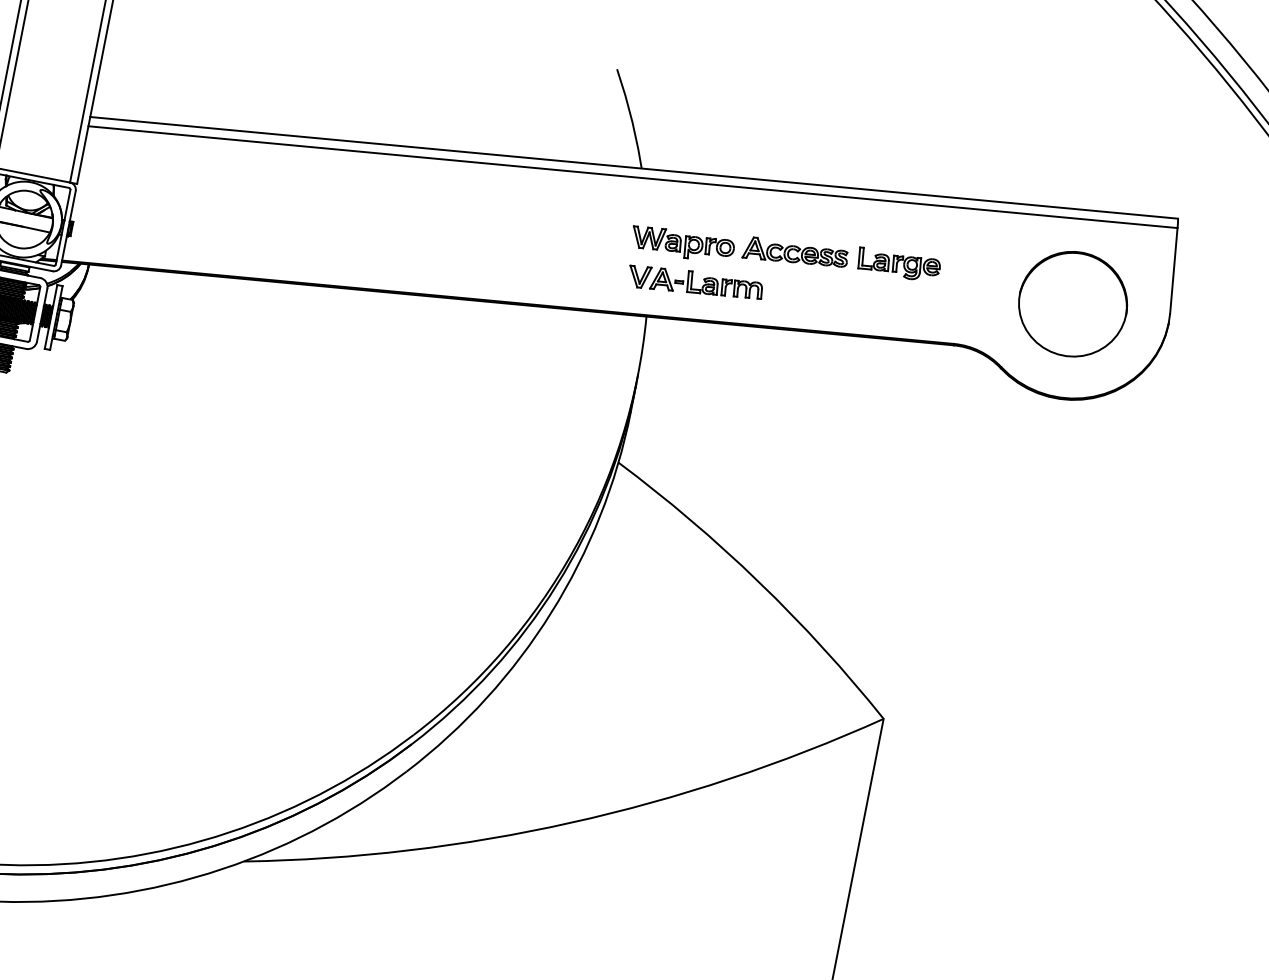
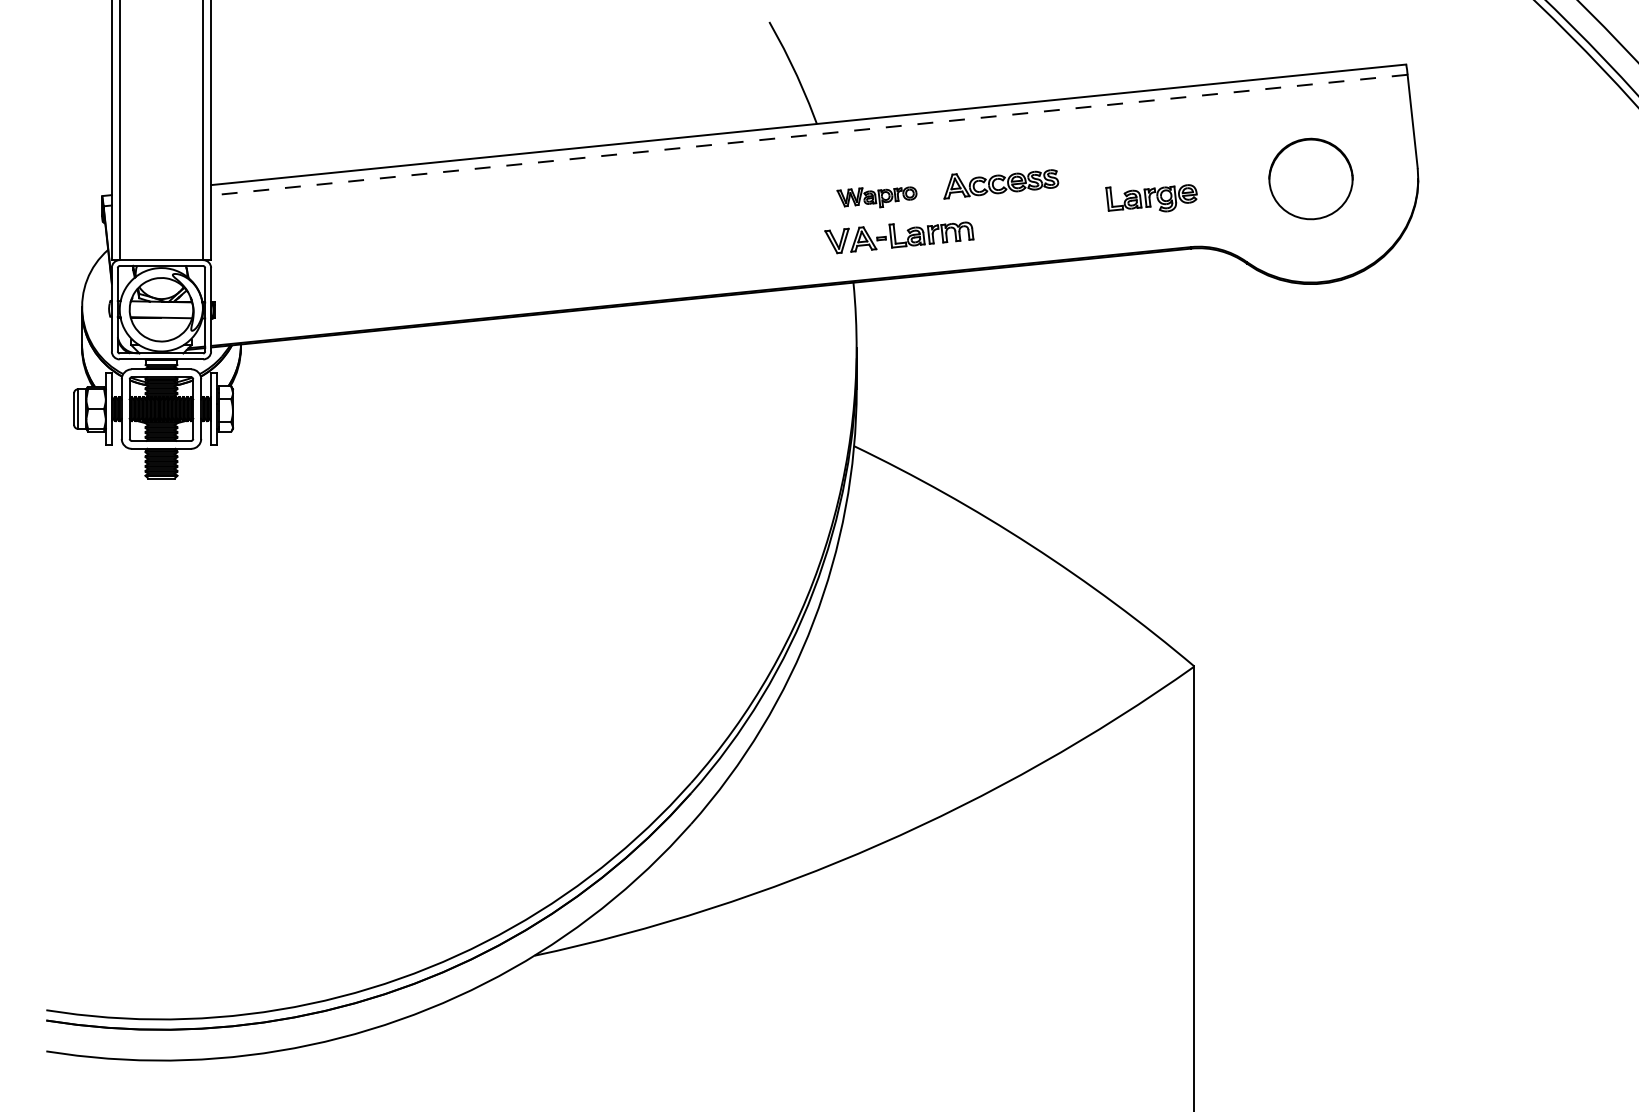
line: (632, 177) -> (808, 135), solid -> dashed
part: (681, 244) -> (876, 197), size x0.7
part: (898, 264) -> (1151, 198), moved
part: (1072, 303) -> (1310, 178), size x0.7

